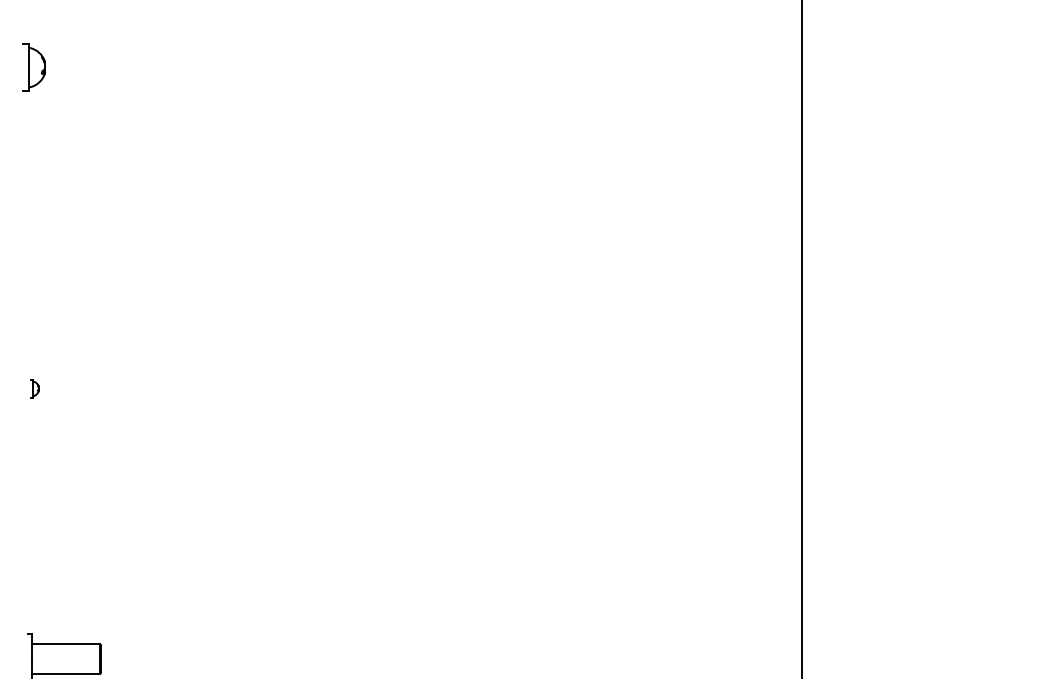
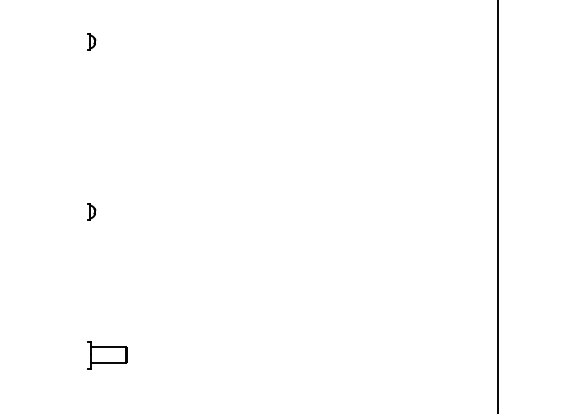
part: (34, 66) -> (91, 41), size x0.62
part: (34, 387) -> (91, 211), size x1.67

